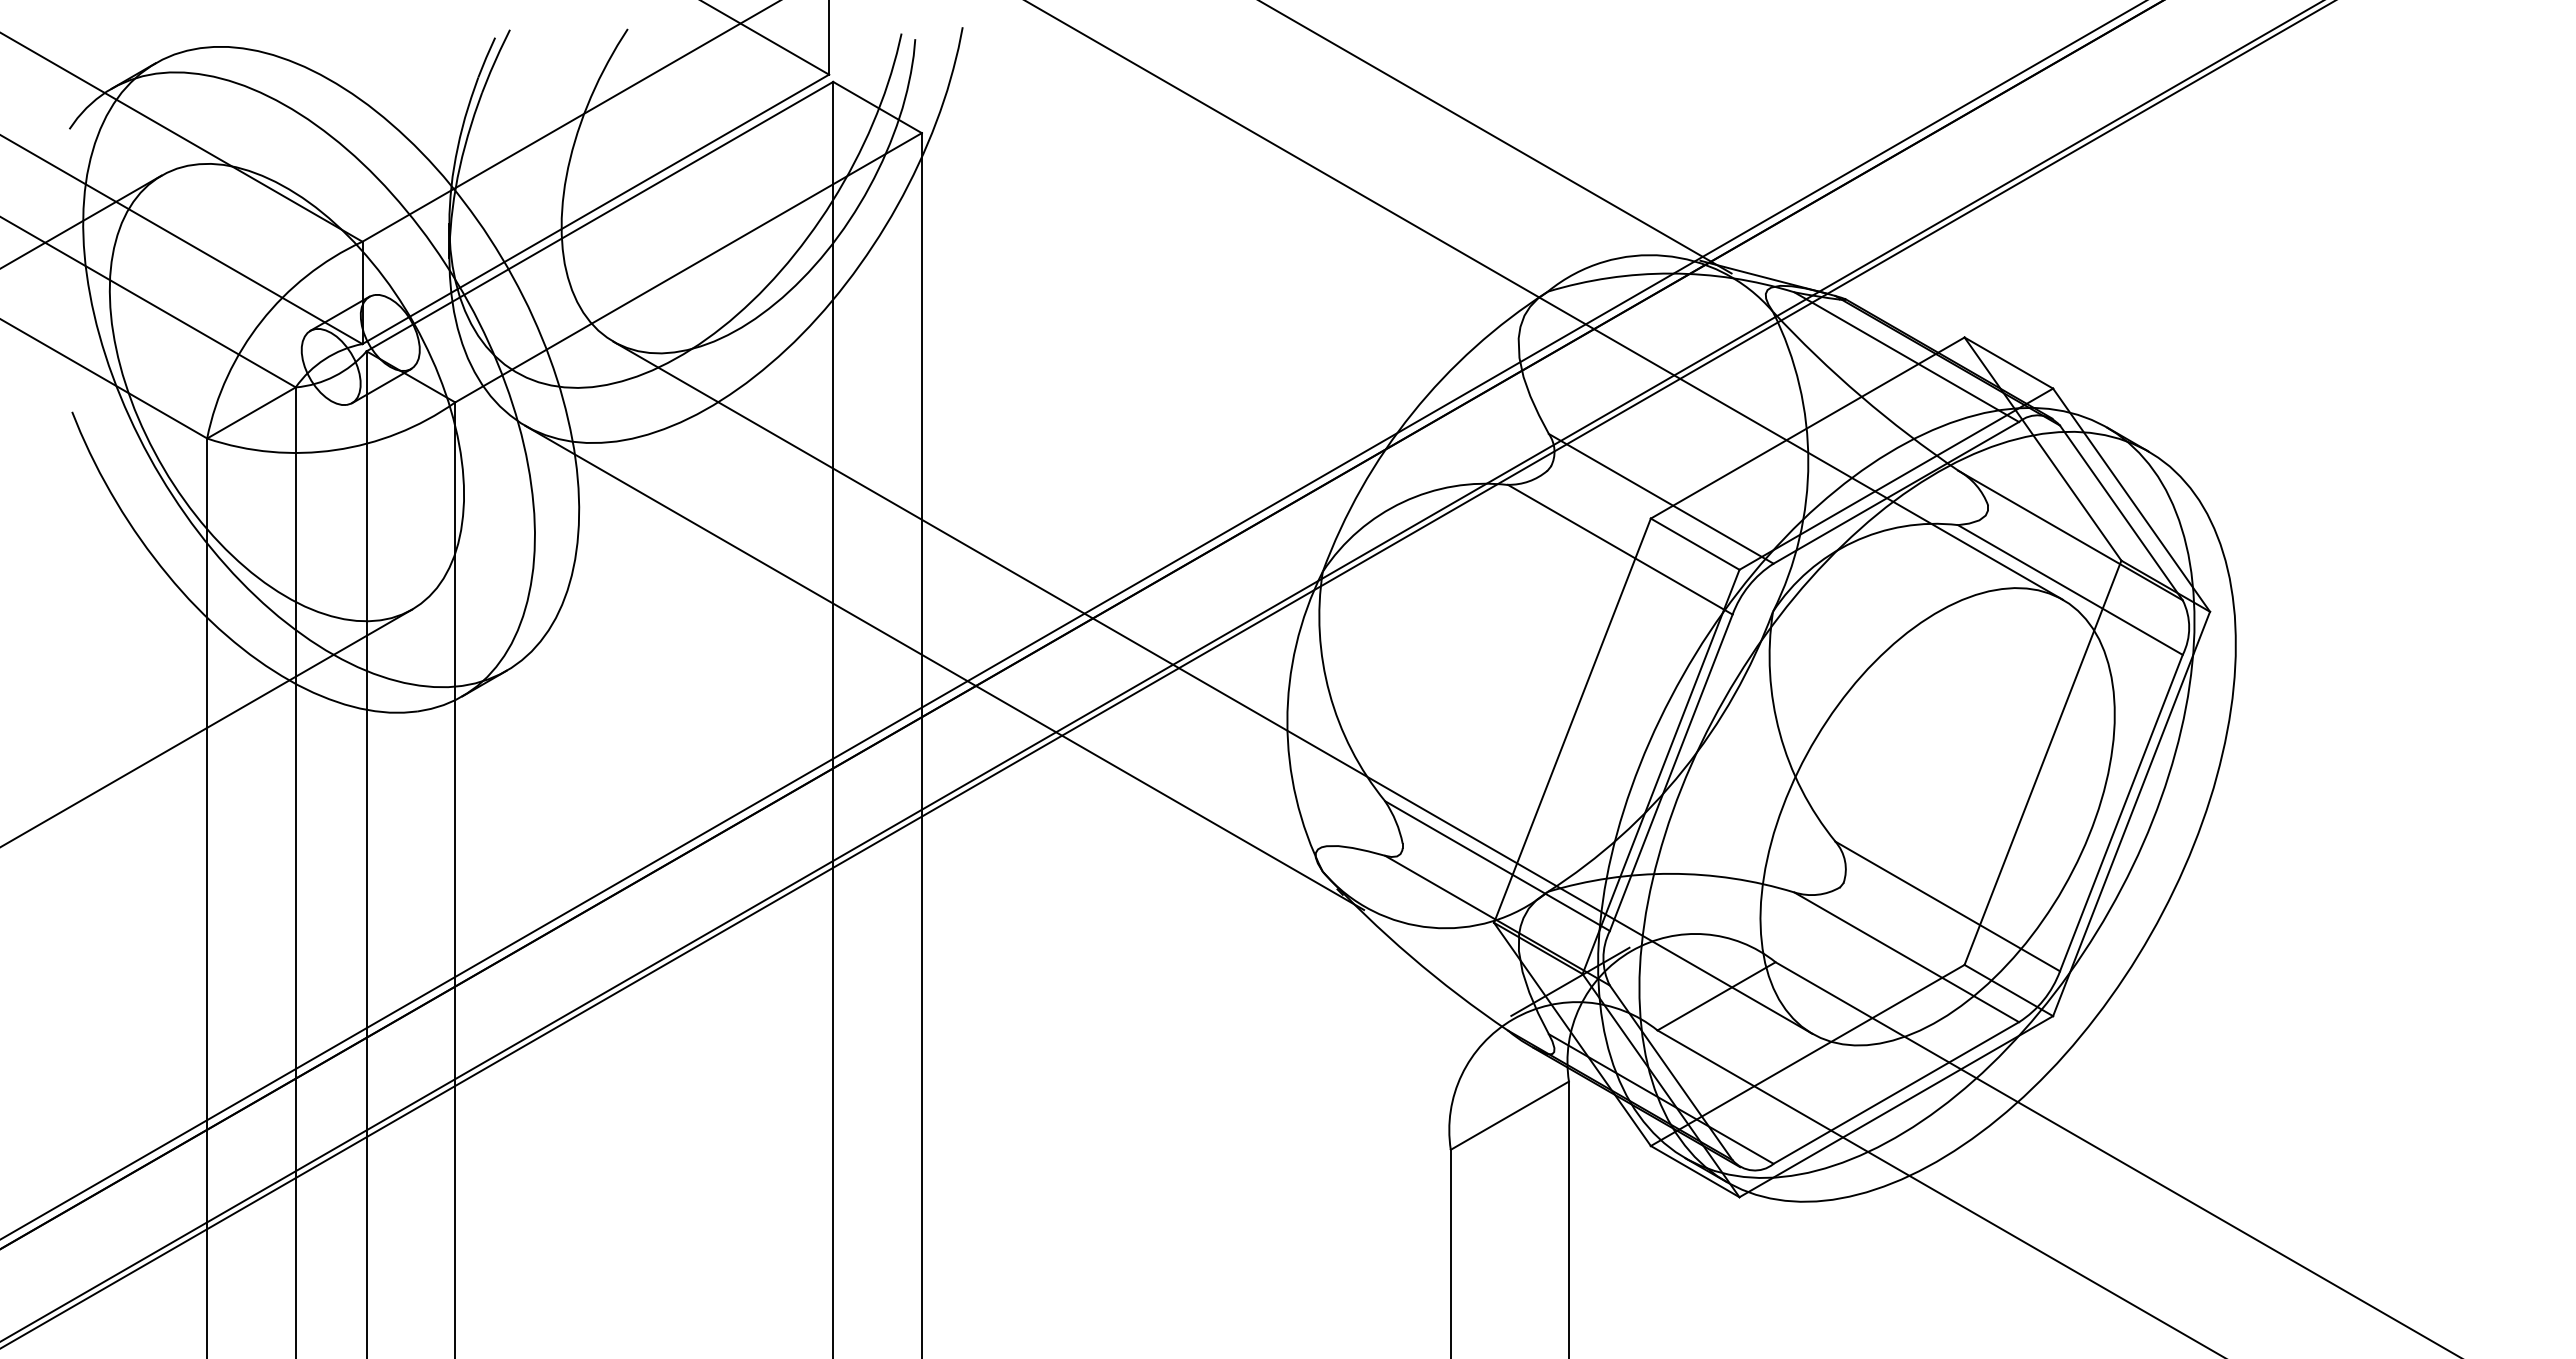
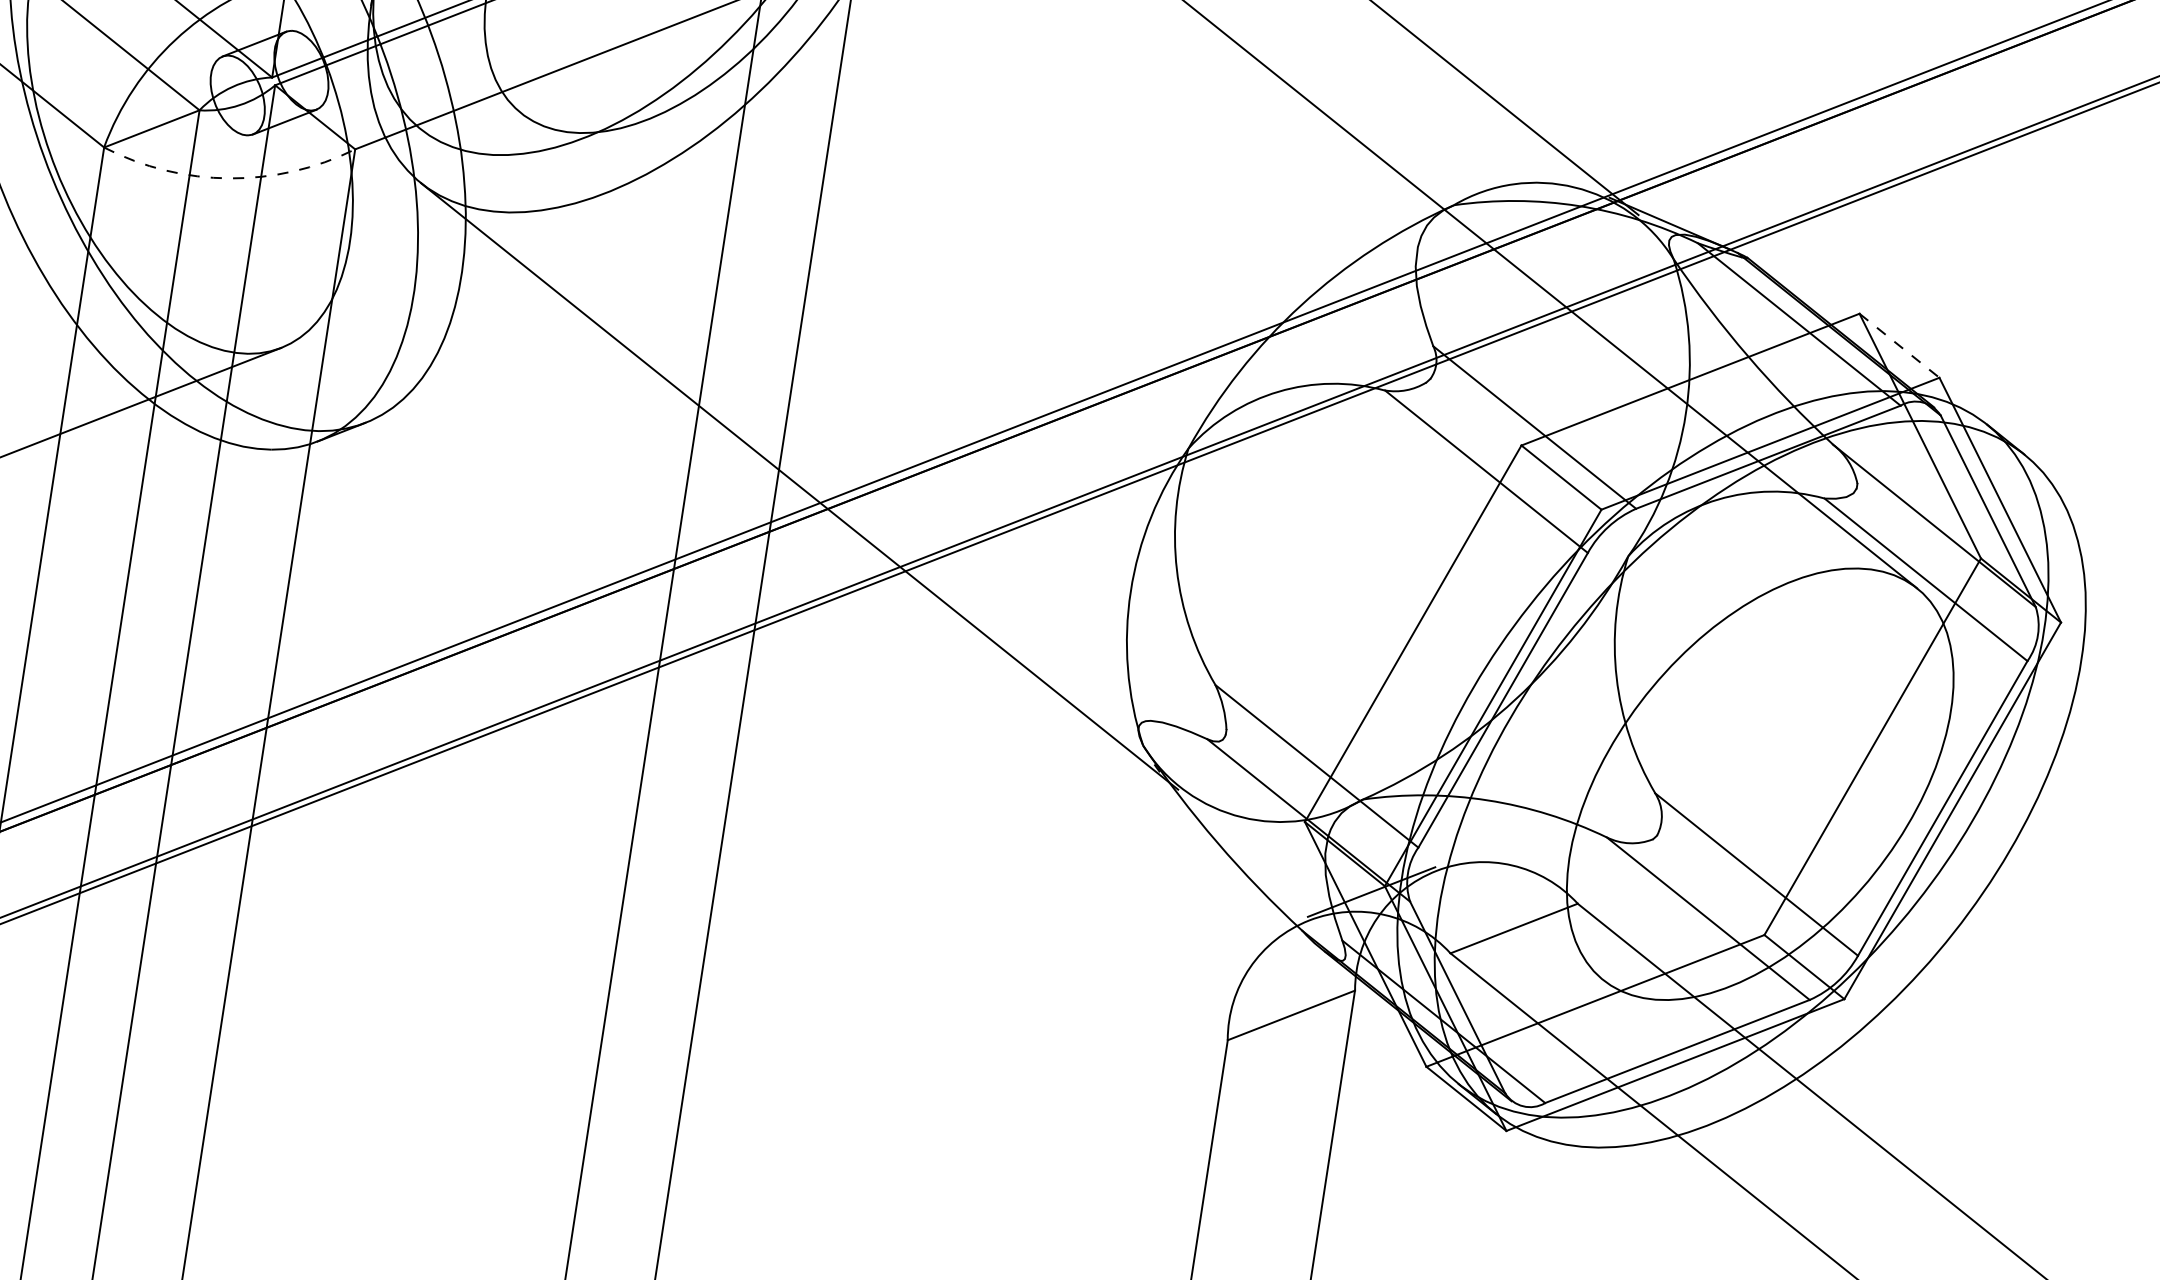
line: (2009, 363) -> (1900, 346), solid -> dashed
arc: (335, 450) -> (229, 178), solid -> dashed
line: (1212, 687) -> (1061, 546), removed

